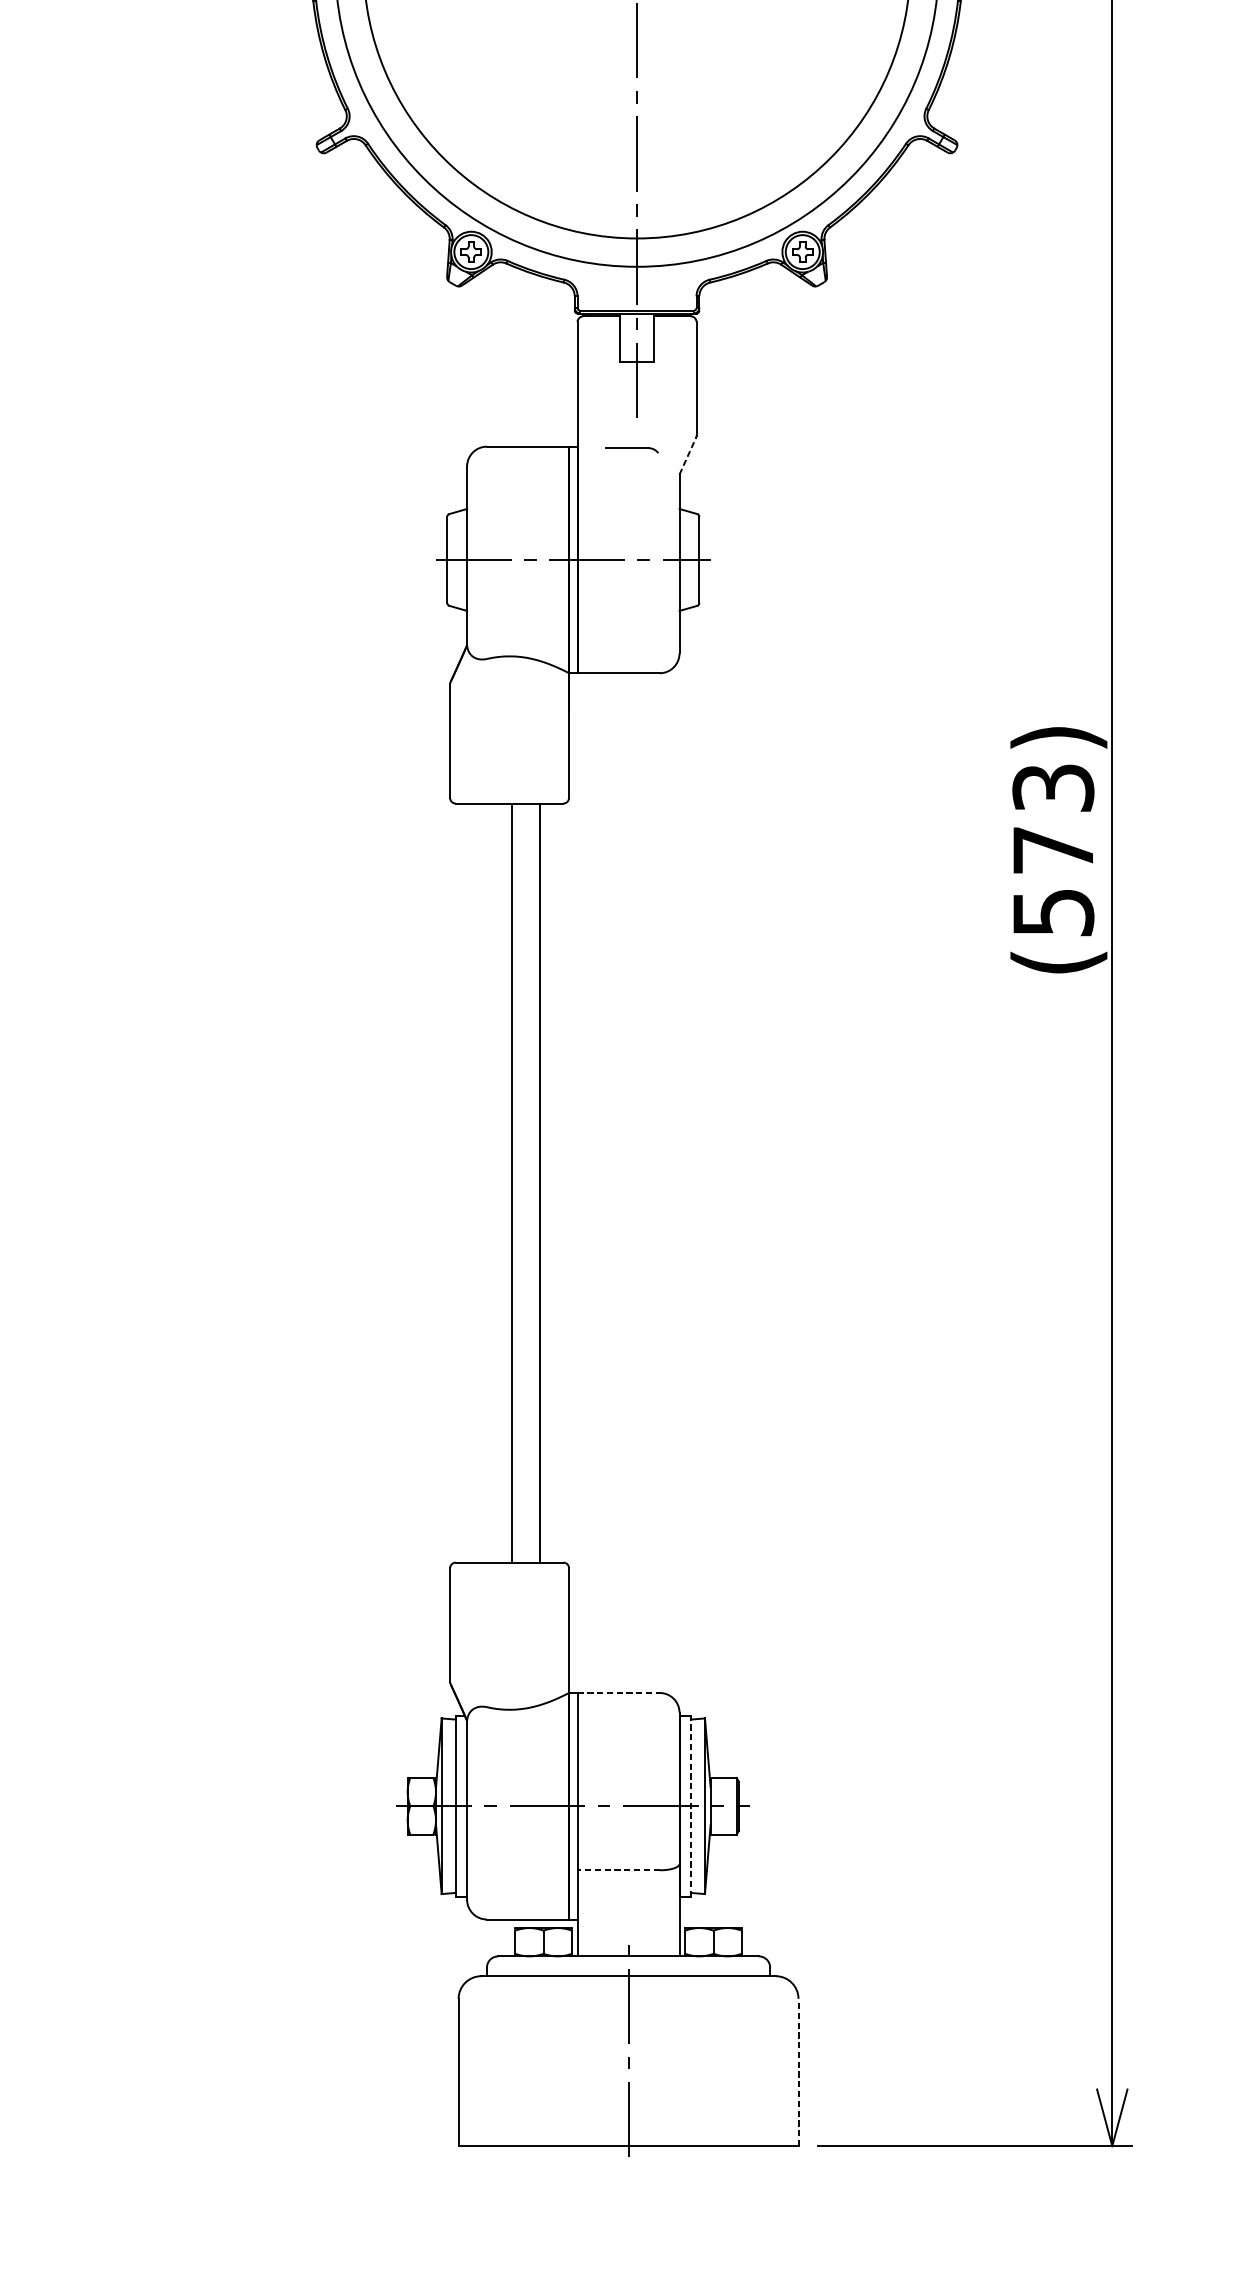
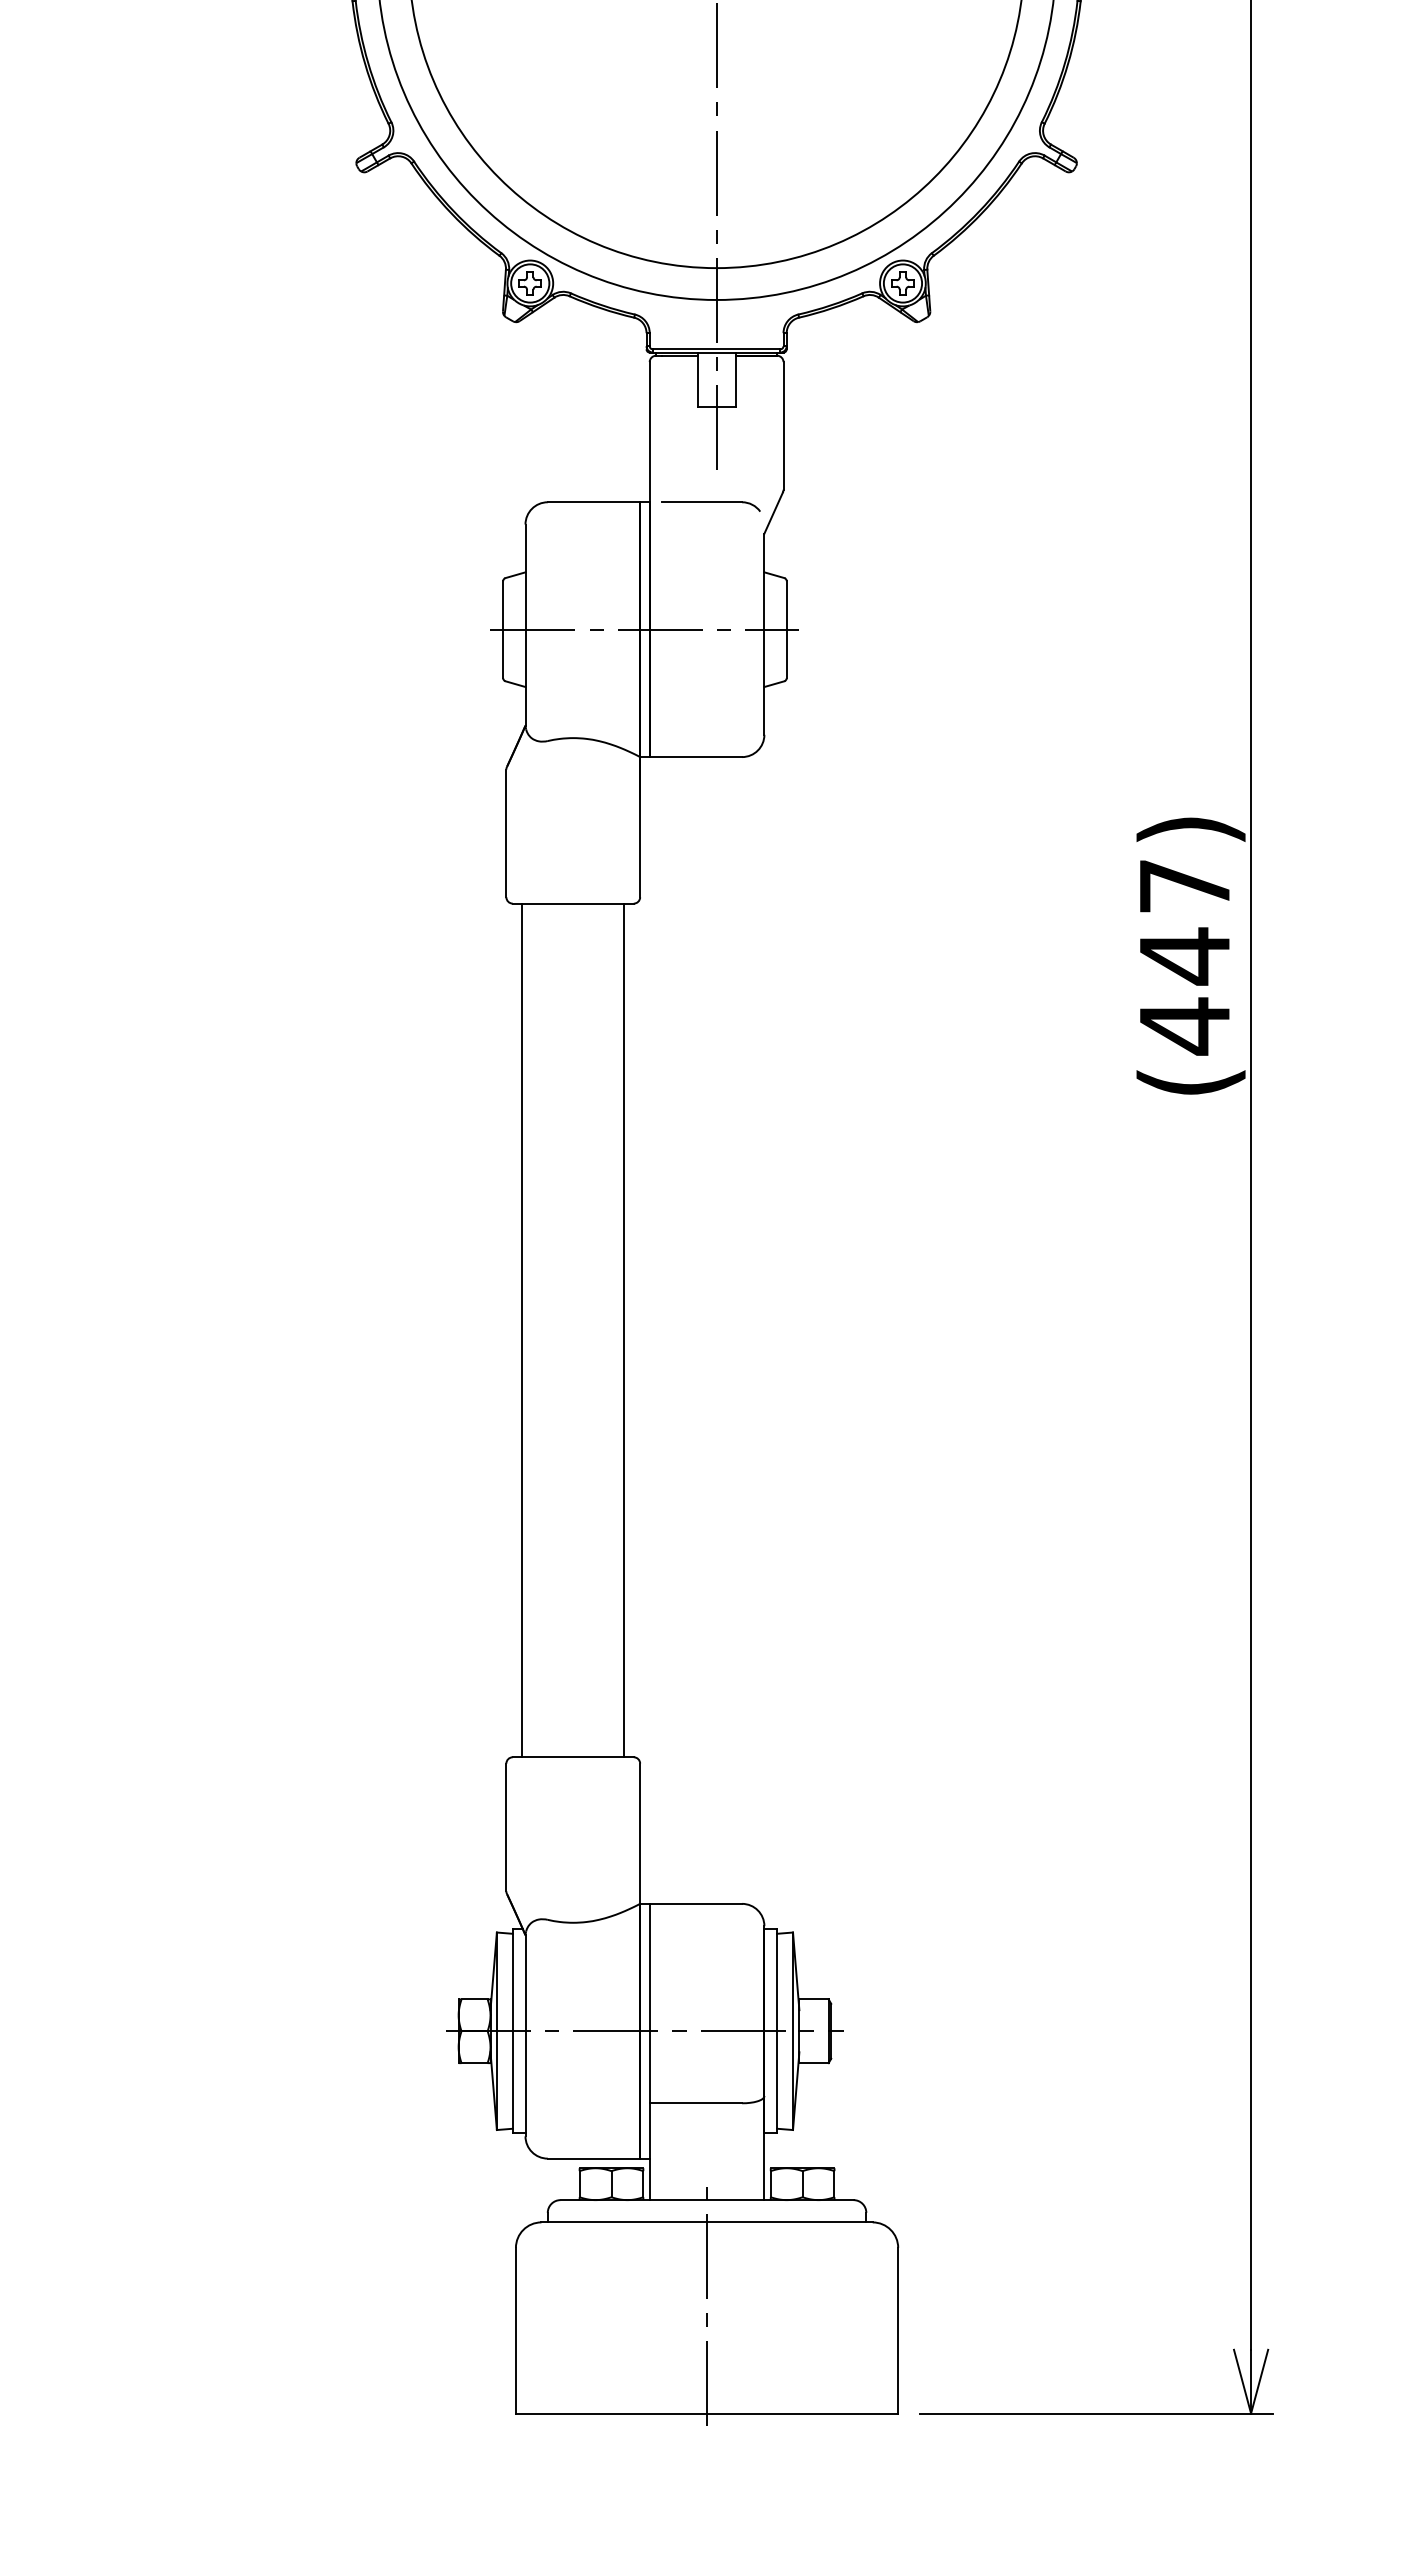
part: (631, 450) -> (710, 506), size x1.67
line: (687, 456) -> (773, 513), dashed -> solid
text: (1053, 851) -> (1184, 957), (573) -> (447)
line: (512, 1183) -> (624, 1330), moved
line: (540, 1183) -> (522, 1330), moved
line: (619, 1692) -> (696, 1903), dashed -> solid
line: (691, 1806) -> (777, 2031), dashed -> solid
line: (618, 1870) -> (695, 2103), dashed -> solid
line: (798, 2072) -> (898, 2330), dashed -> solid

